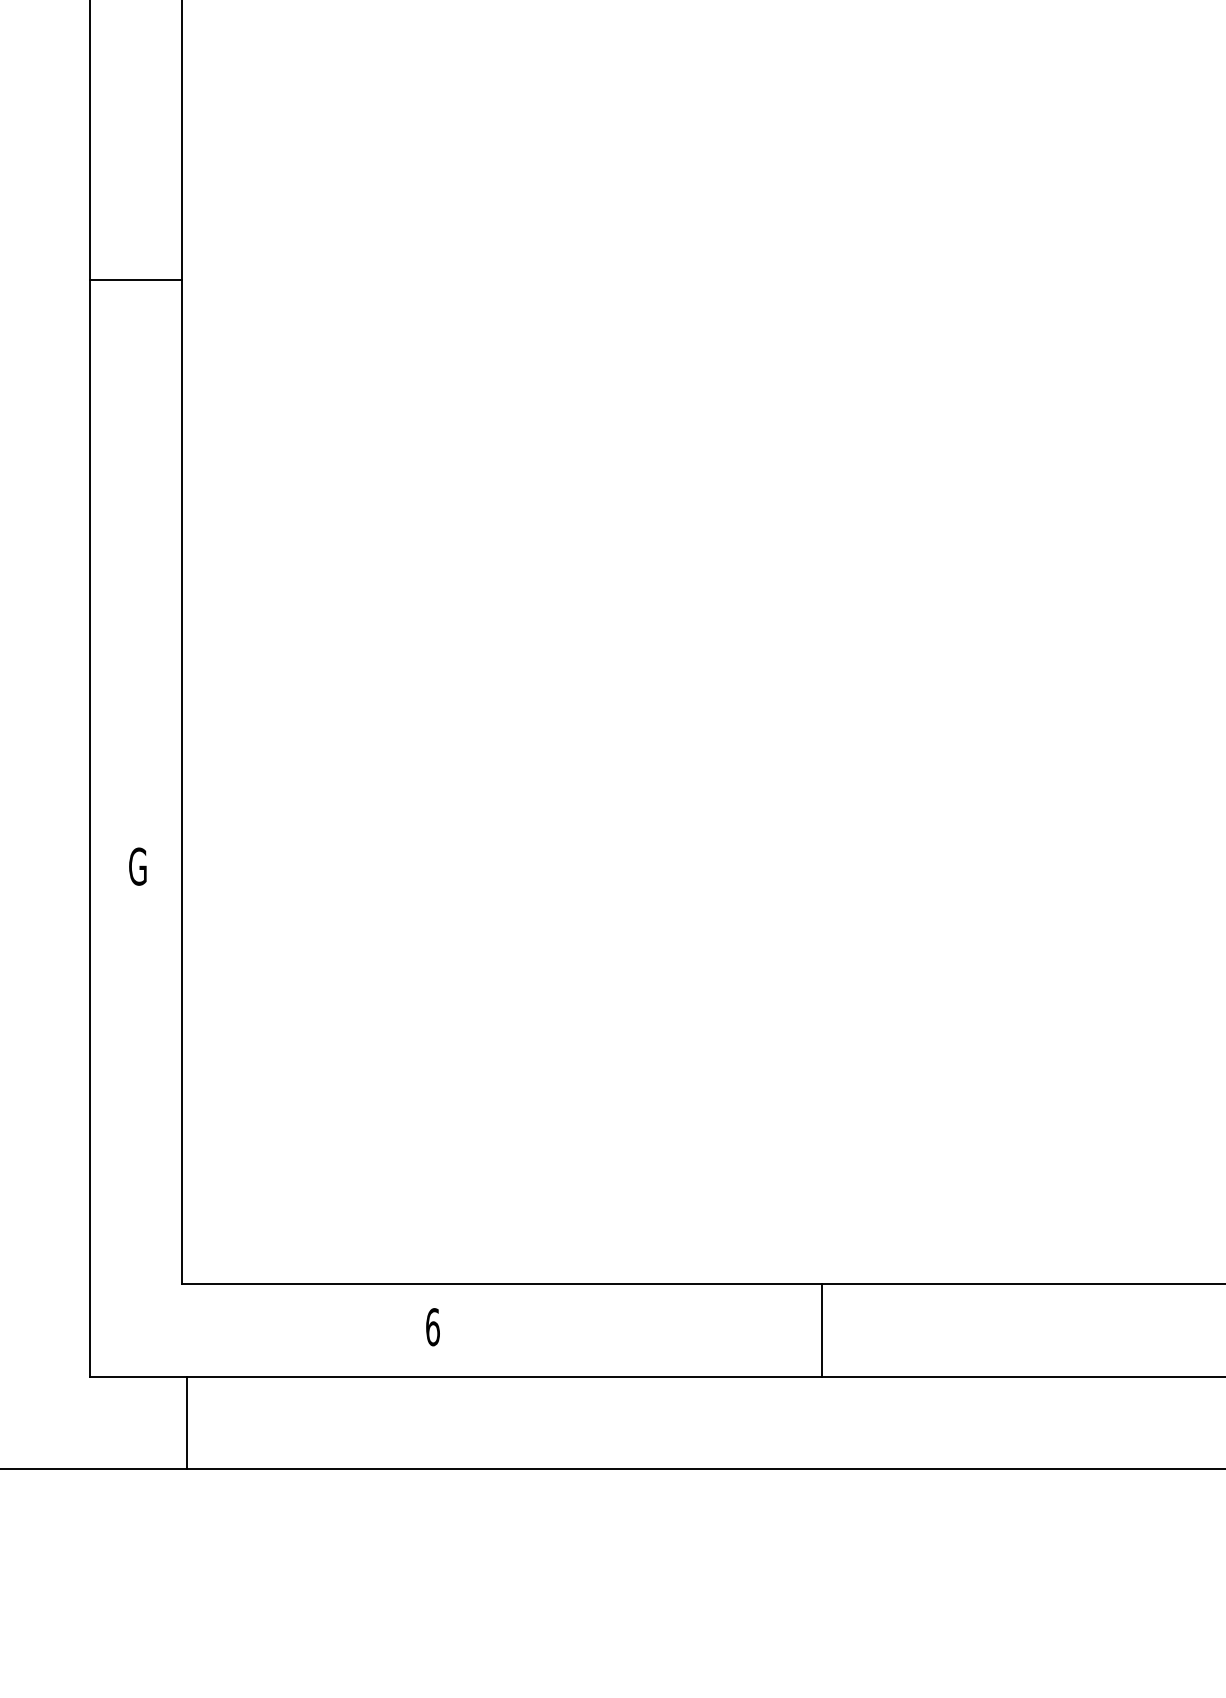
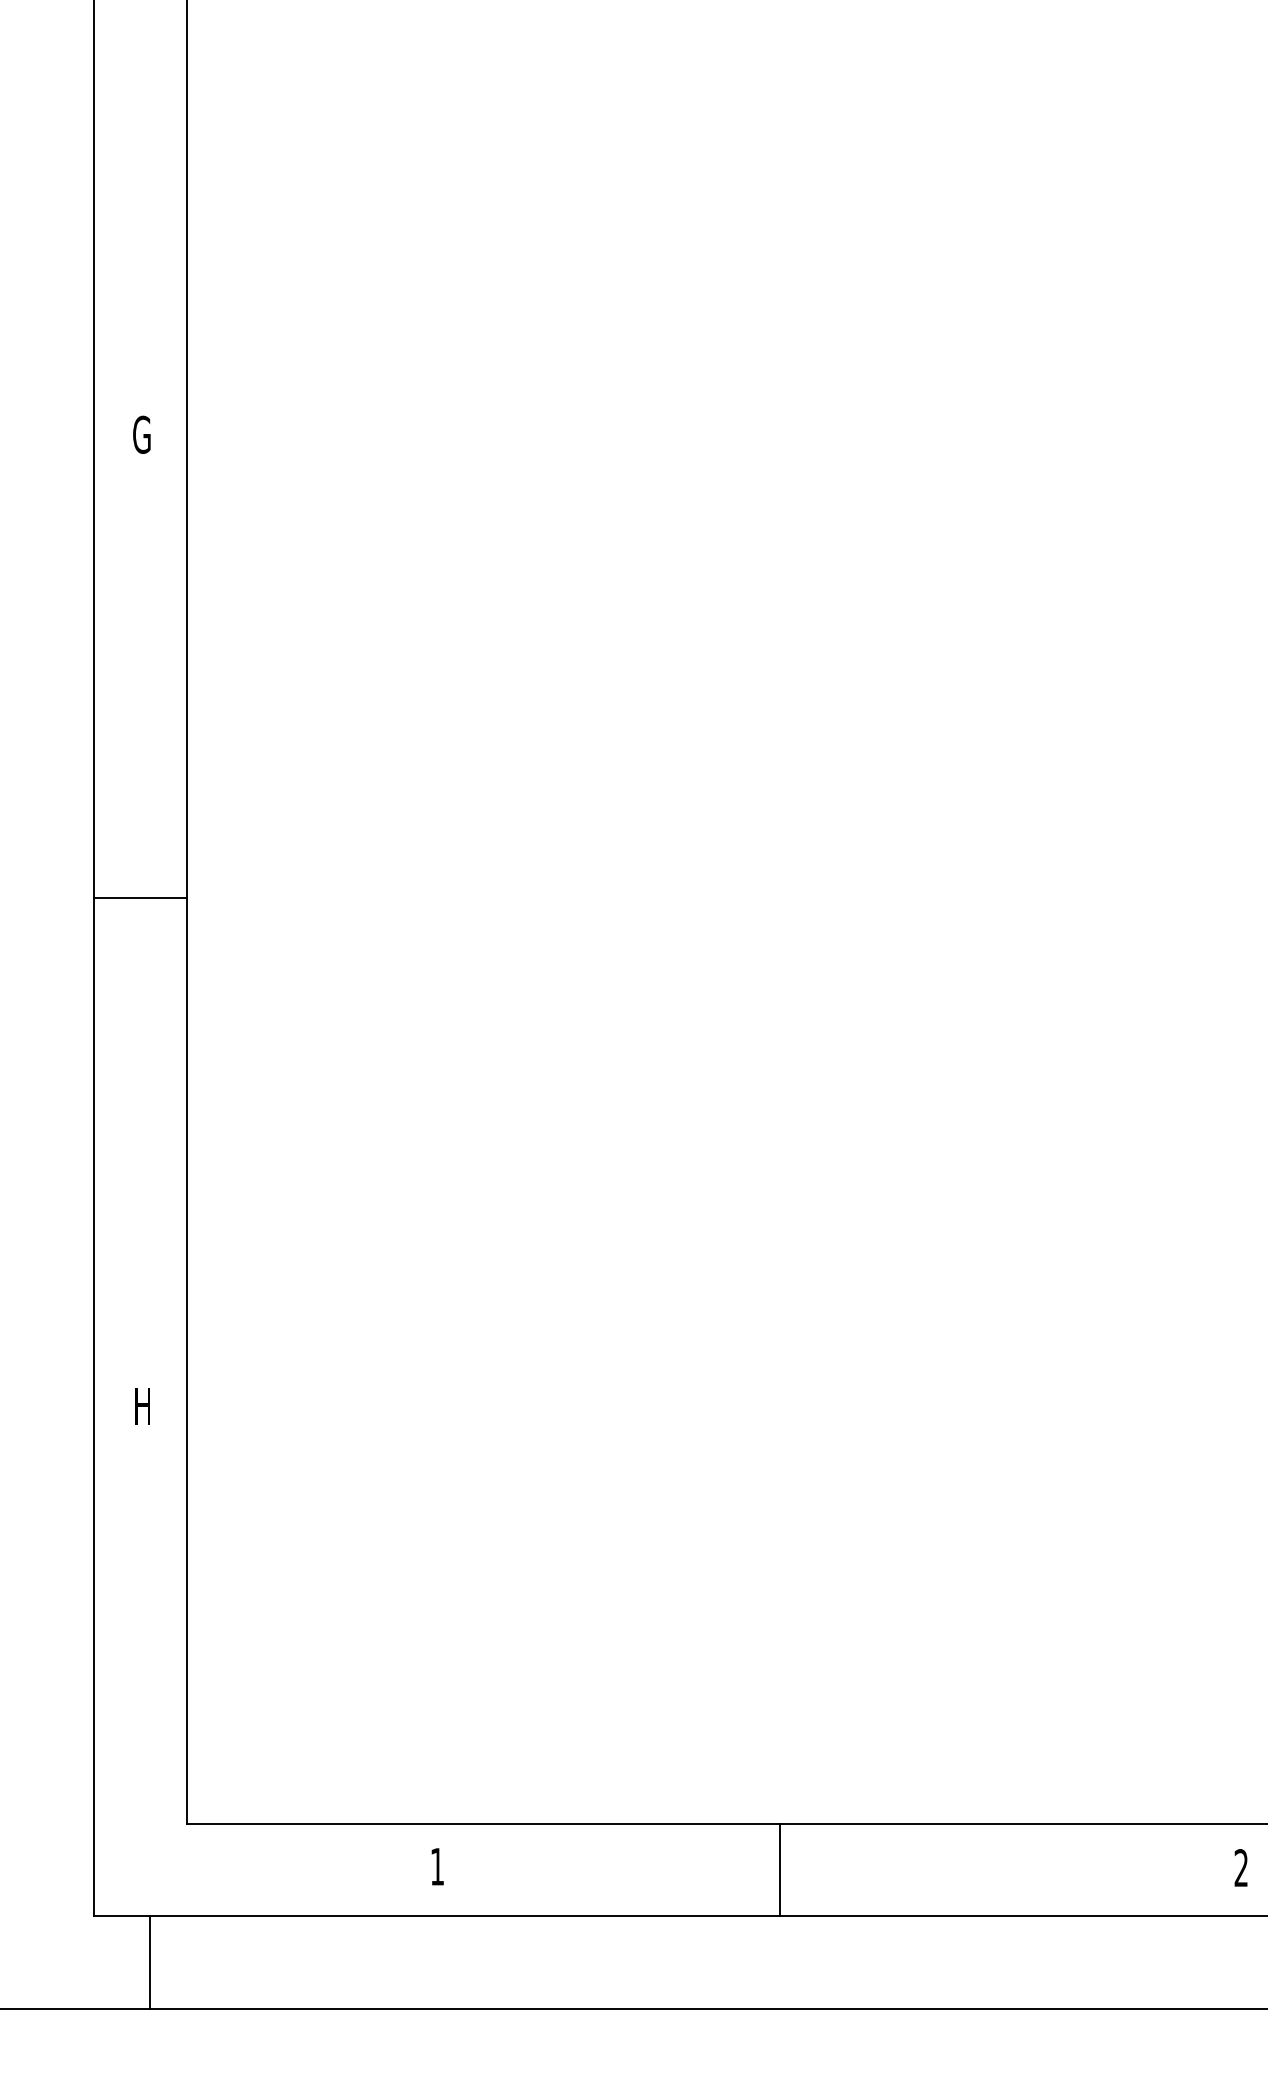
line: (135, 279) -> (140, 897), moved
text: (137, 866) -> (142, 1406), G -> H
text: (432, 1326) -> (437, 1866), 6 -> 1
line: (821, 1329) -> (779, 1869), moved
line: (187, 1422) -> (150, 1962), moved

